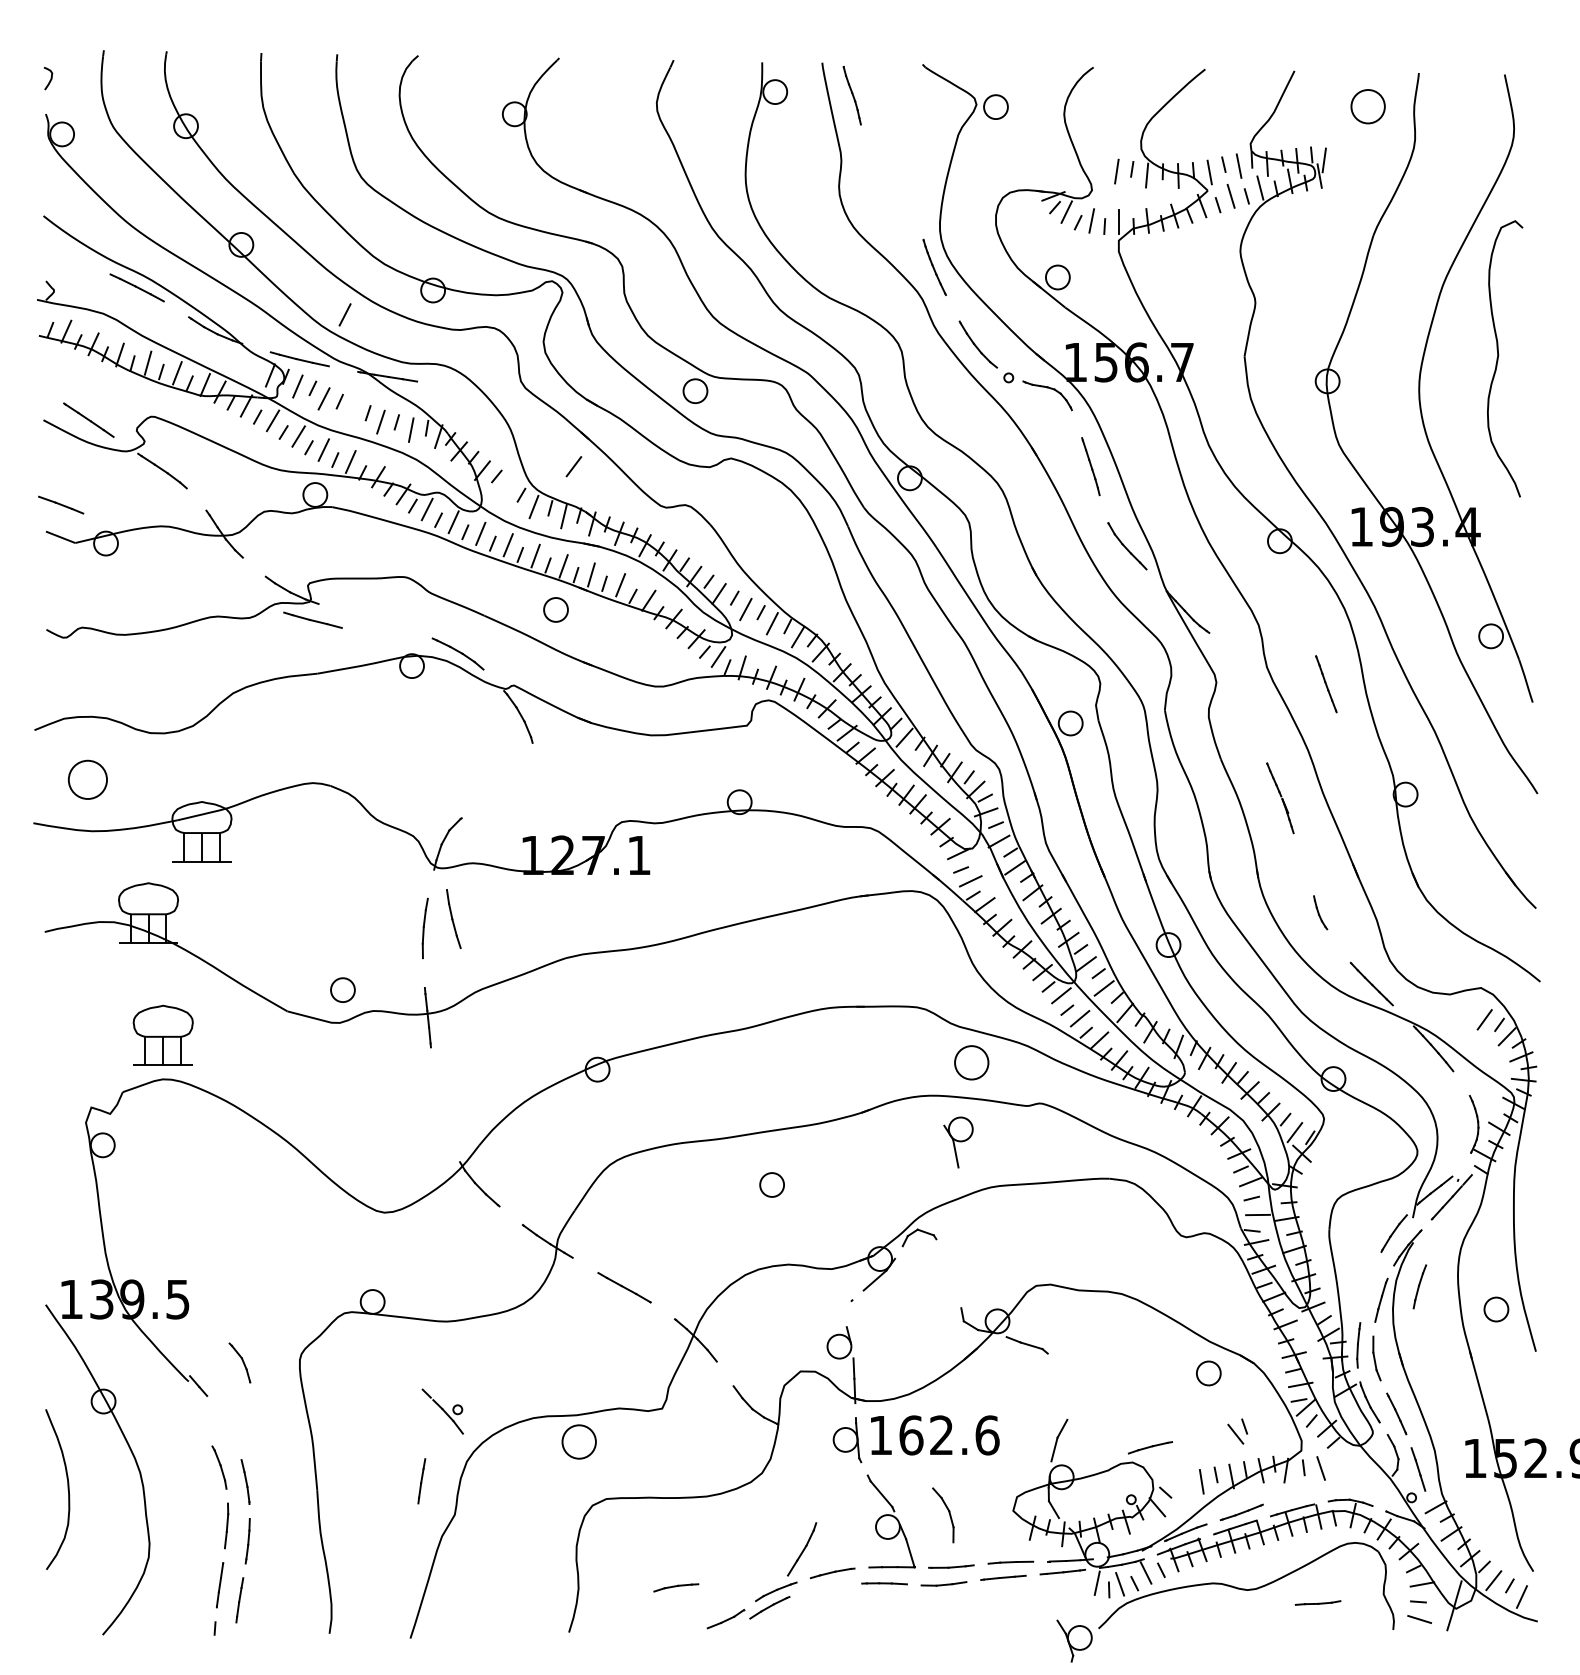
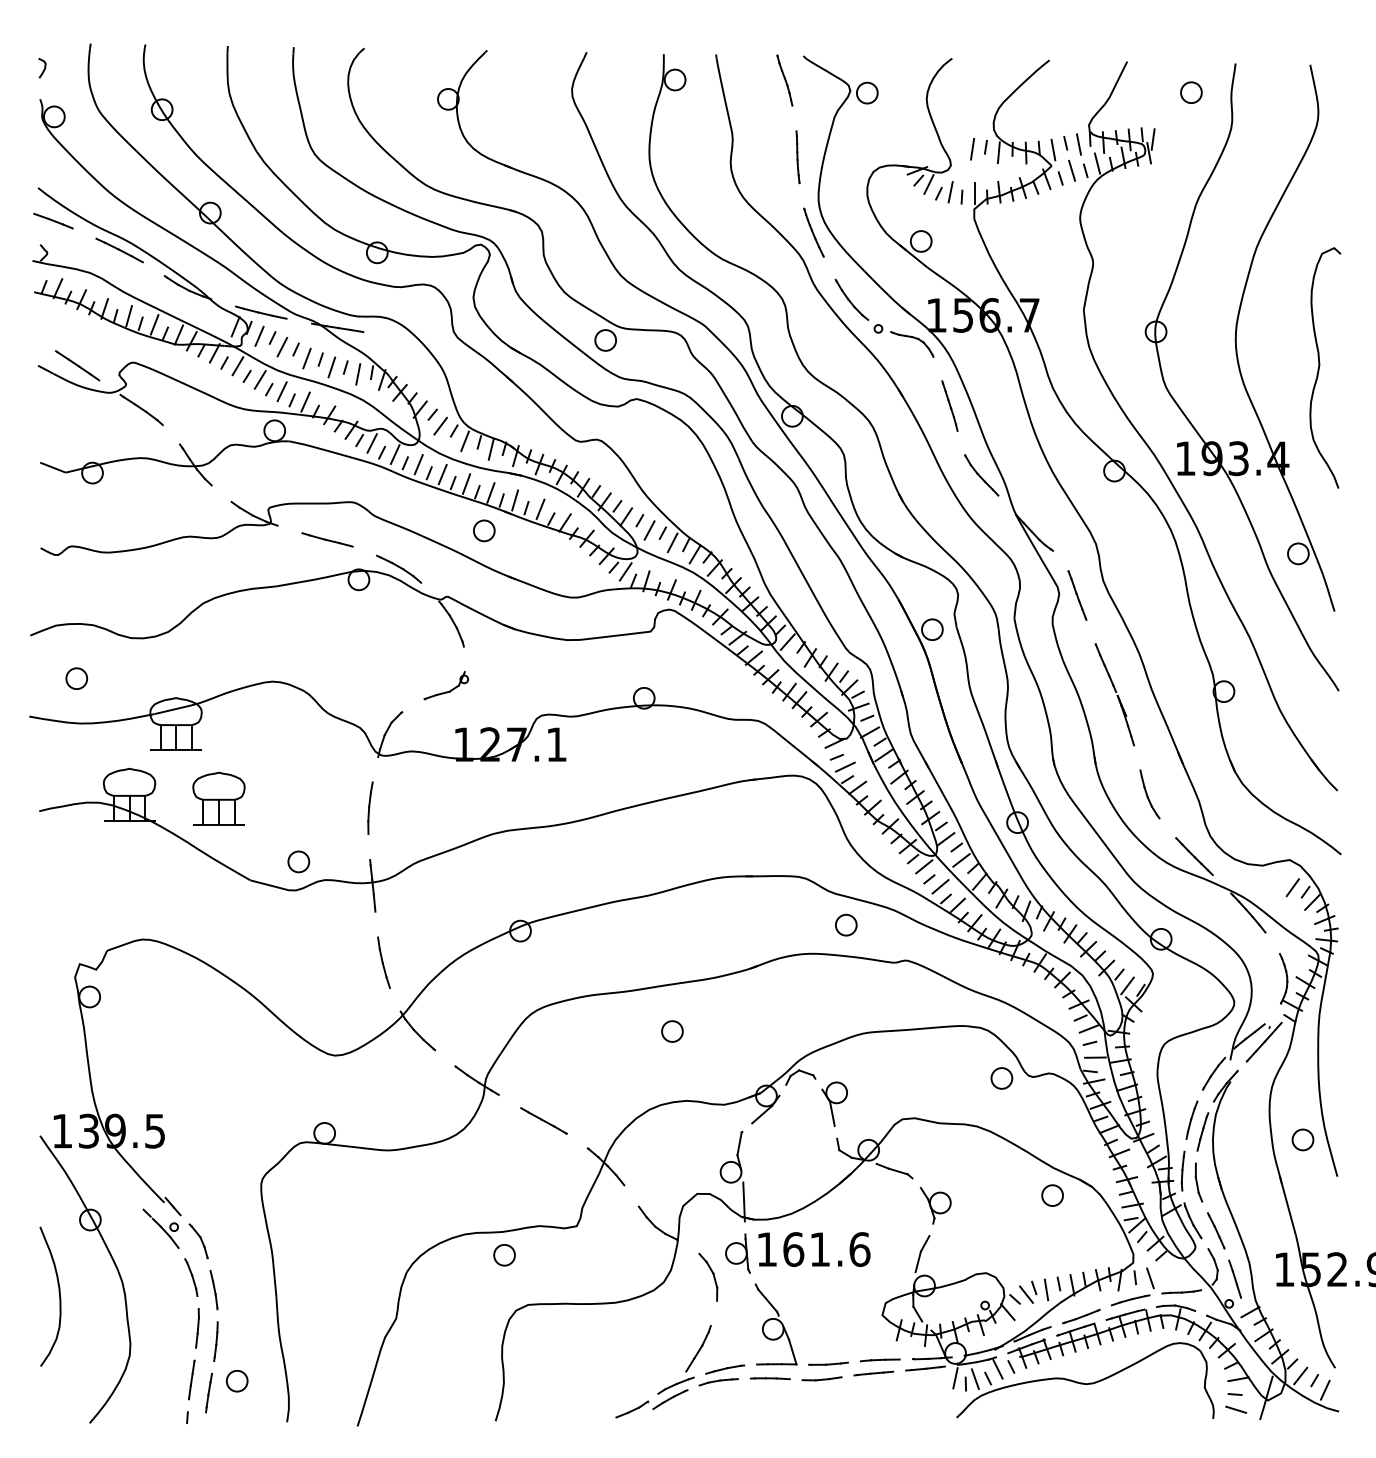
part: (851, 95) -> (784, 80), moved
part: (1368, 106) -> (1191, 92), size x0.71
part: (916, 180) -> (798, 157), added
line: (344, 314) -> (300, 273), removed
curve: (1499, 355) -> (1320, 365), moved
line: (352, 411) -> (307, 358), added
line: (573, 466) -> (440, 426), moved
line: (61, 504) -> (53, 220), moved
line: (312, 619) -> (327, 539), moved
line: (1326, 684) -> (1077, 595), moved
part: (87, 779) -> (76, 678), size x0.62
part: (515, 793) -> (449, 690), added
part: (1280, 798) -> (1115, 695), size x1.67
part: (1320, 912) -> (1149, 794), size x1.67
part: (453, 918) -> (383, 962), moved
part: (162, 1034) -> (218, 797), moved
part: (971, 1062) -> (846, 924), size x0.71
part: (958, 1142) -> (834, 1104), moved
part: (1150, 1238) -> (1001, 1078), added
part: (1419, 1286) -> (1191, 1119), moved
line: (848, 1314) -> (738, 1144), added
part: (239, 1362) -> (198, 1240), moved
part: (442, 1411) -> (160, 1228), moved
part: (1237, 1431) -> (1027, 1292), moved
text: (941, 1434) -> (819, 1248), 162.6 -> 161.6
part: (579, 1441) -> (504, 1254), size x0.71
line: (1150, 1447) -> (1130, 1300), moved
line: (421, 1481) -> (367, 1289), removed
part: (943, 1515) -> (708, 1277), moved
part: (271, 1586) -> (236, 1381), added
part: (676, 1587) -> (718, 1381), moved
line: (1318, 1602) -> (1182, 1291), moved
part: (1074, 1640) -> (935, 1205), moved

